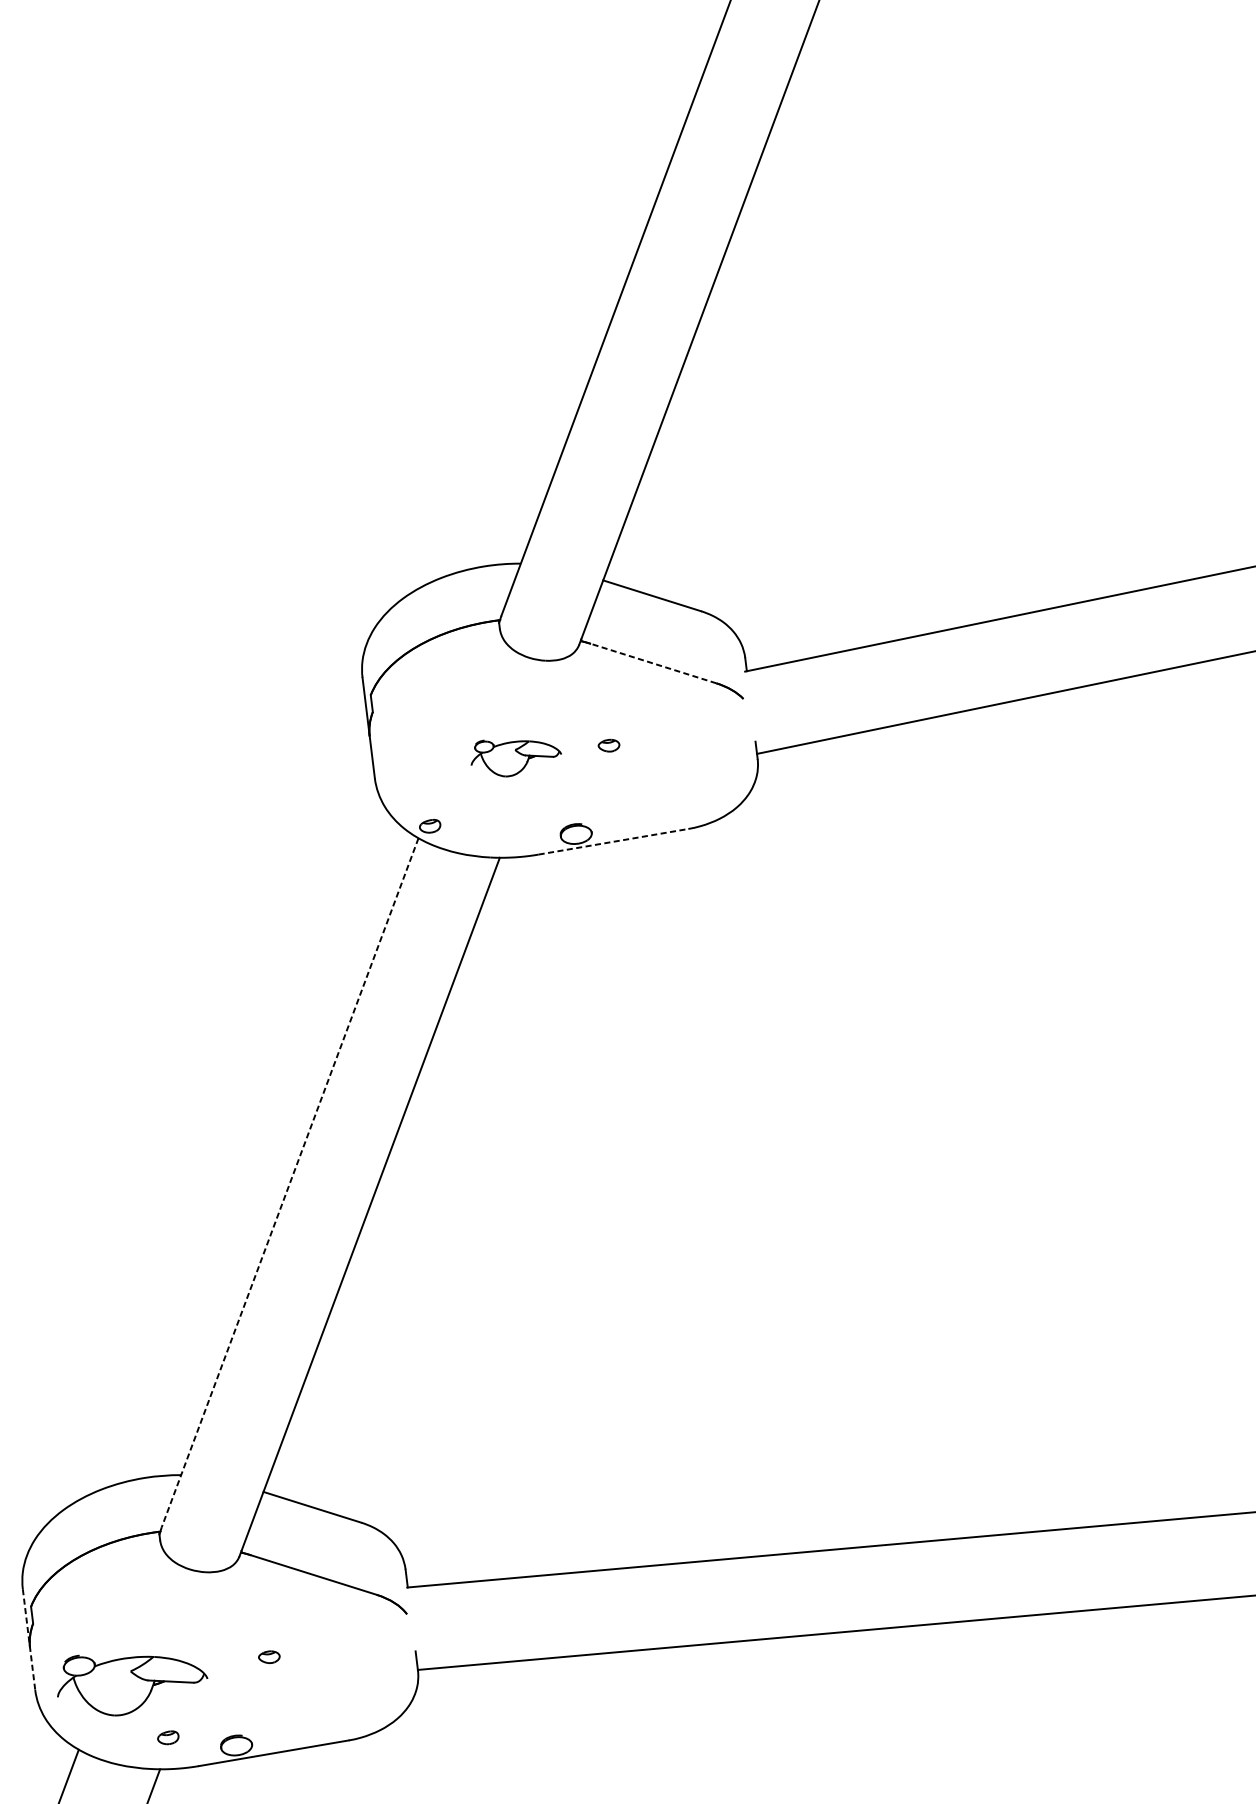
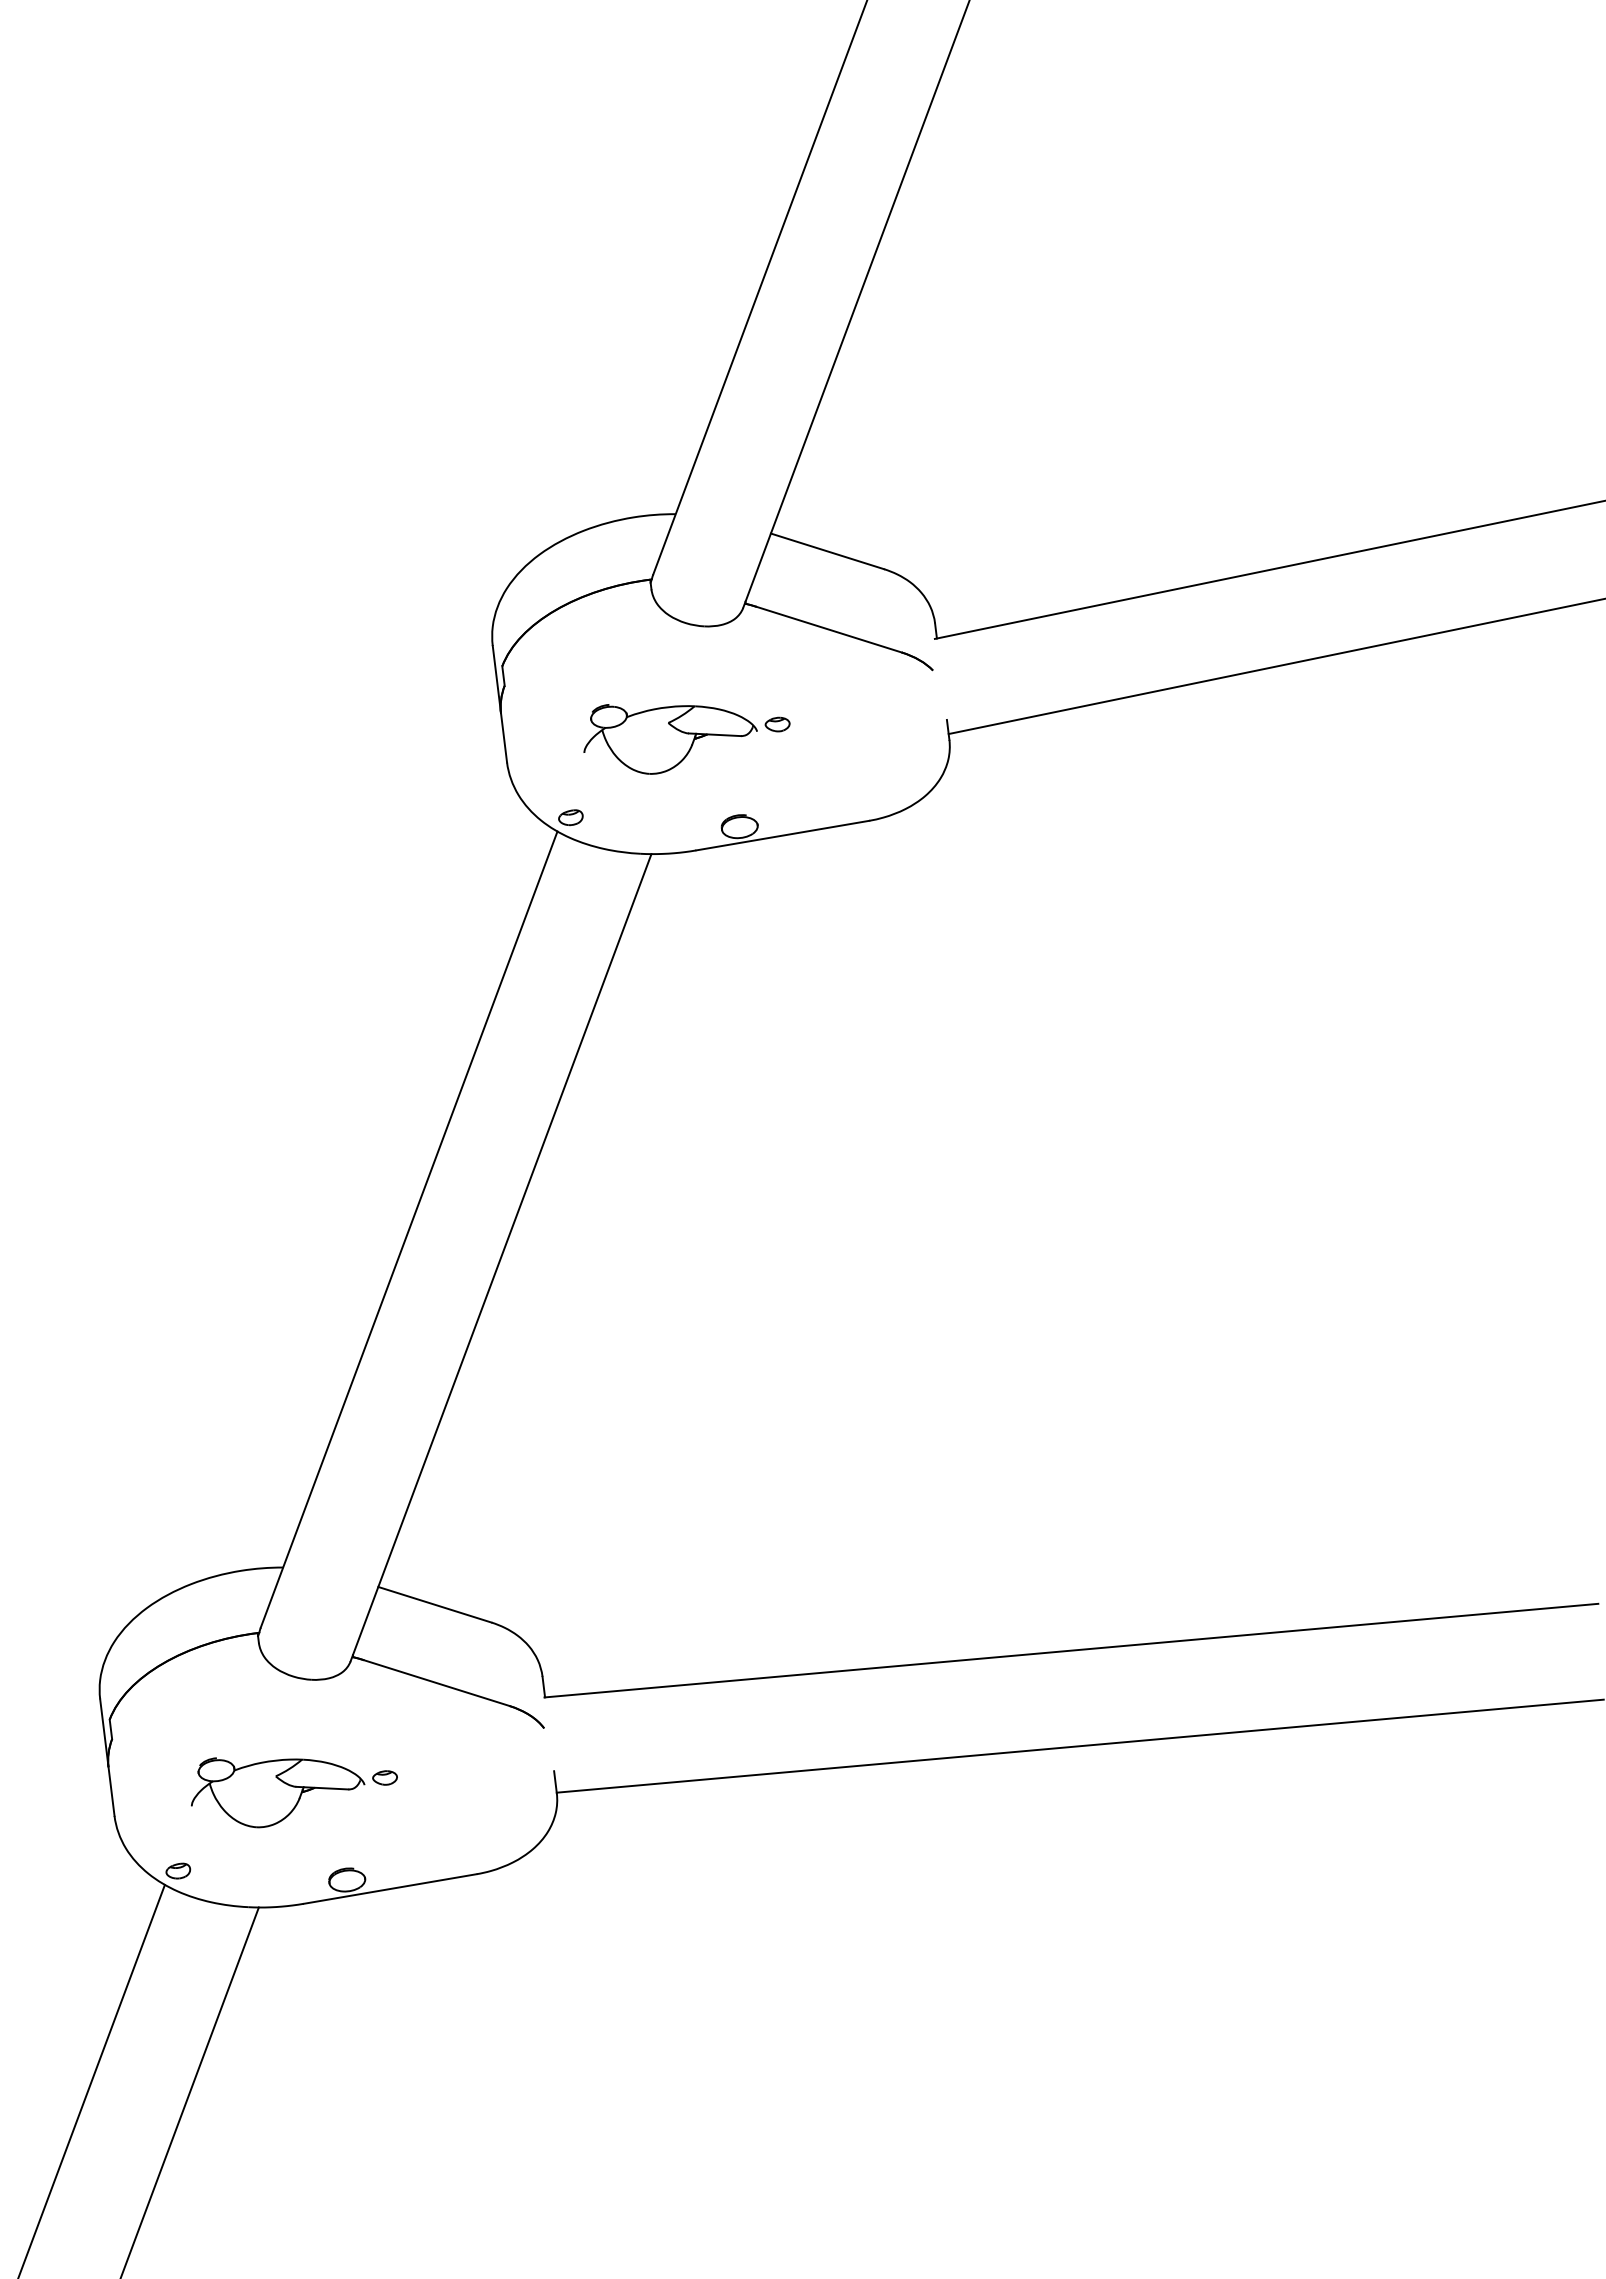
line: (653, 663) -> (829, 629), dashed -> solid
part: (516, 758) -> (670, 739), size x1.67
line: (613, 841) -> (782, 835), dashed -> solid
line: (290, 1182) -> (409, 1229), dashed -> solid
line: (29, 1639) -> (107, 1757), dashed -> solid
part: (132, 1685) -> (278, 1792), moved
part: (168, 1737) -> (178, 1870), moved

